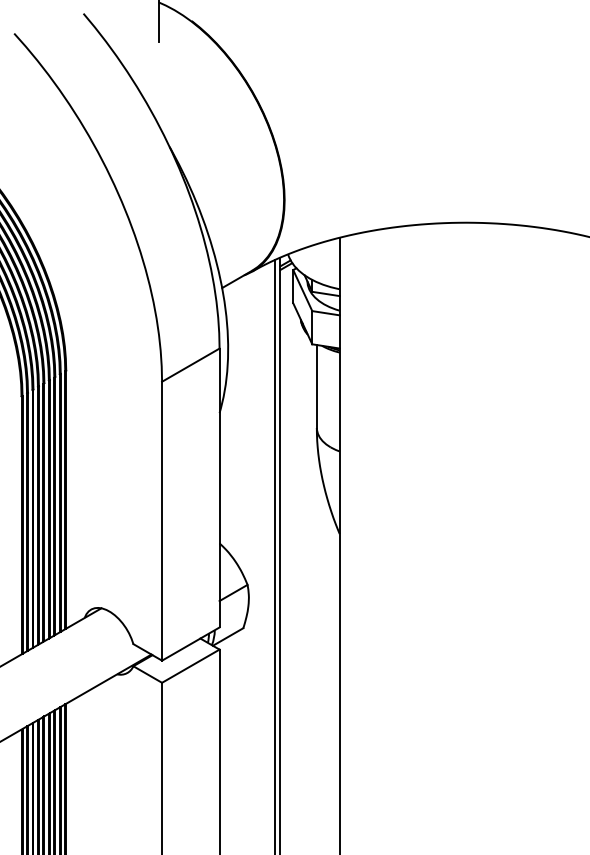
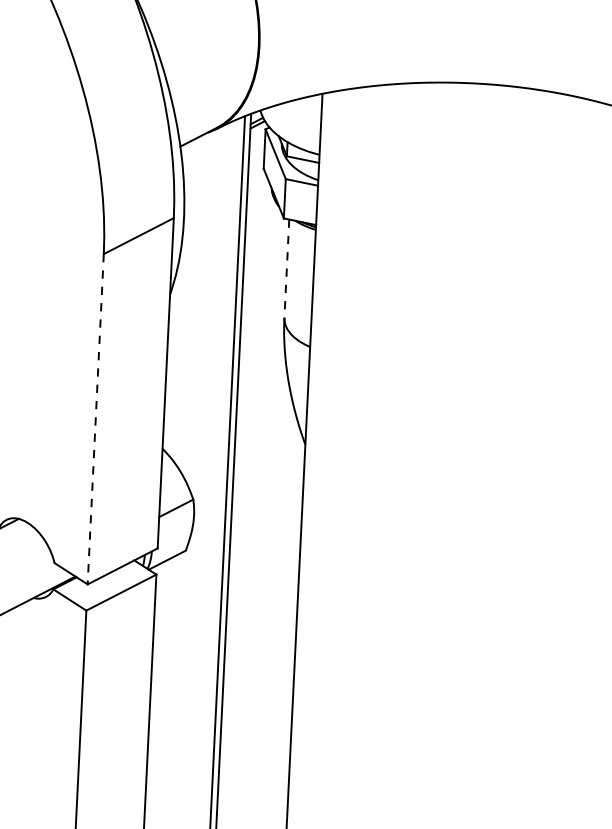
line: (316, 386) -> (286, 268), solid -> dashed
line: (162, 521) -> (96, 419), solid -> dashed

